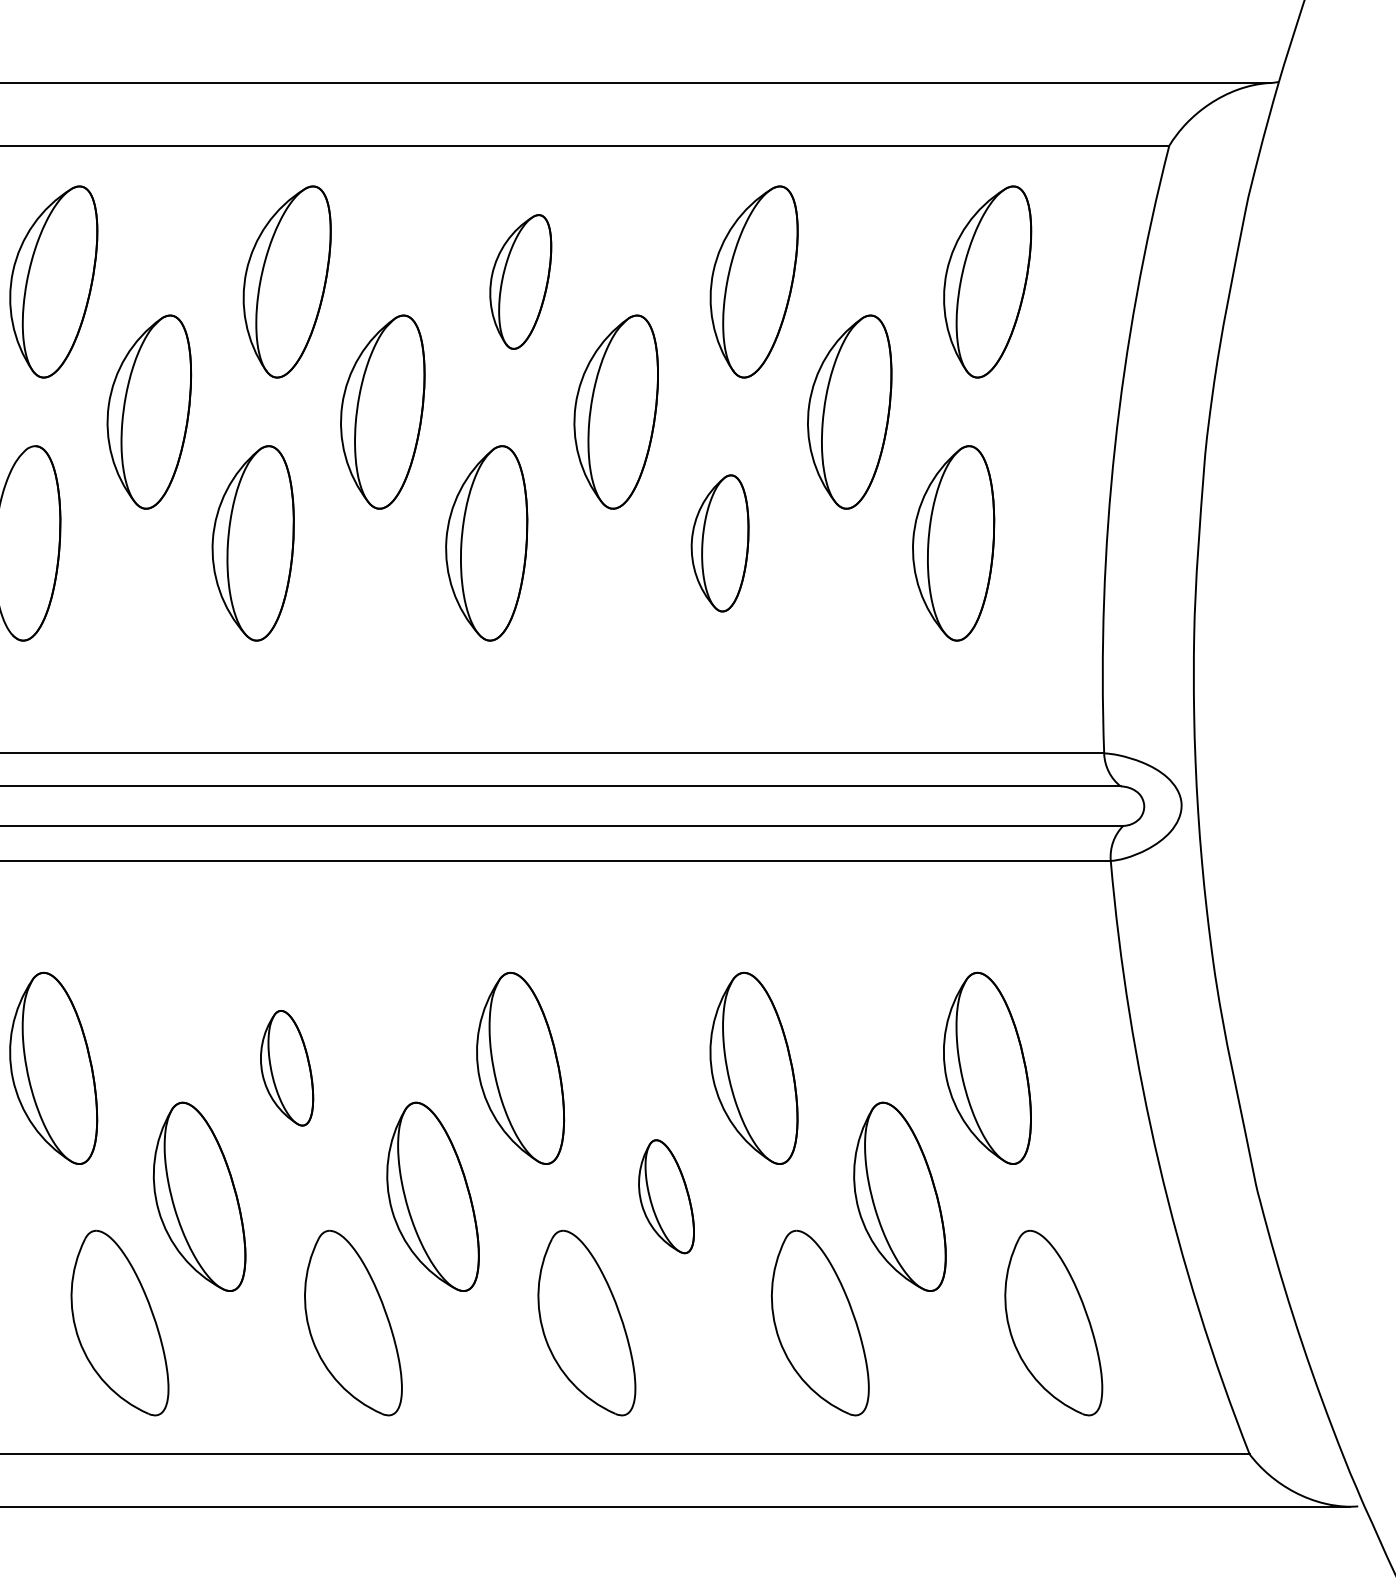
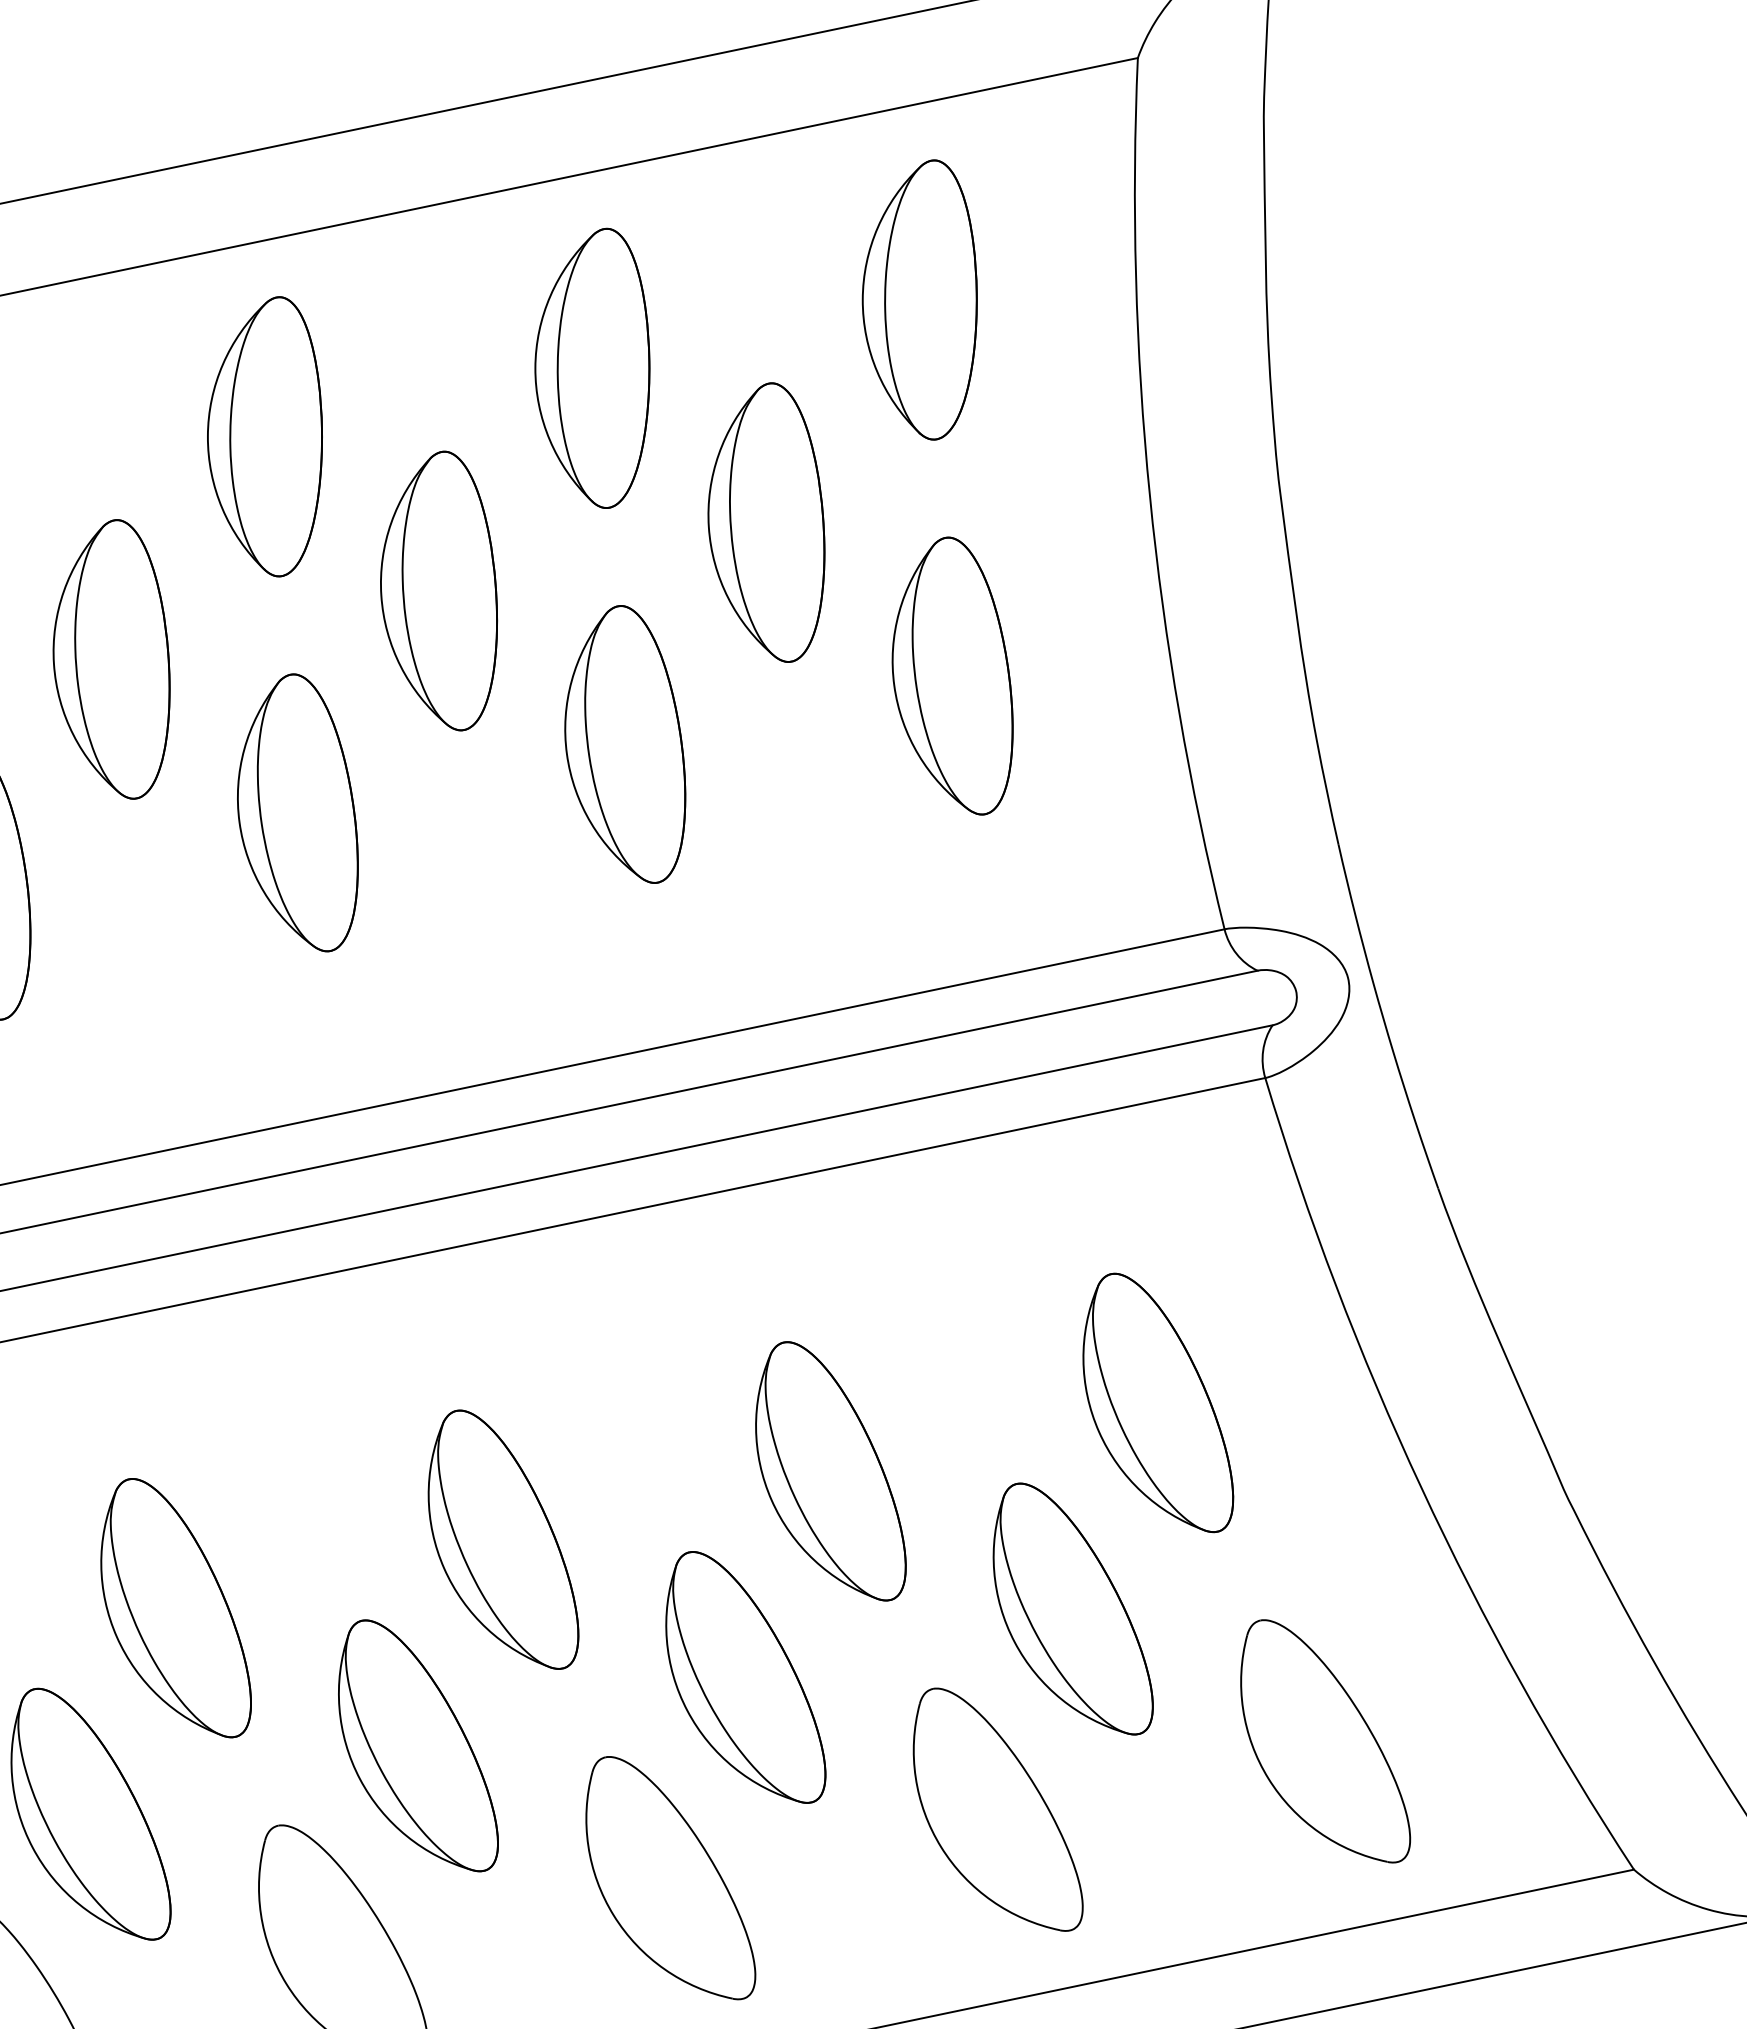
part: (520, 281) -> (267, 438), size x1.43
part: (719, 543) -> (623, 747), size x1.43
part: (286, 1067) -> (169, 1609), size x1.67
part: (666, 1196) -> (740, 1678), size x1.67

